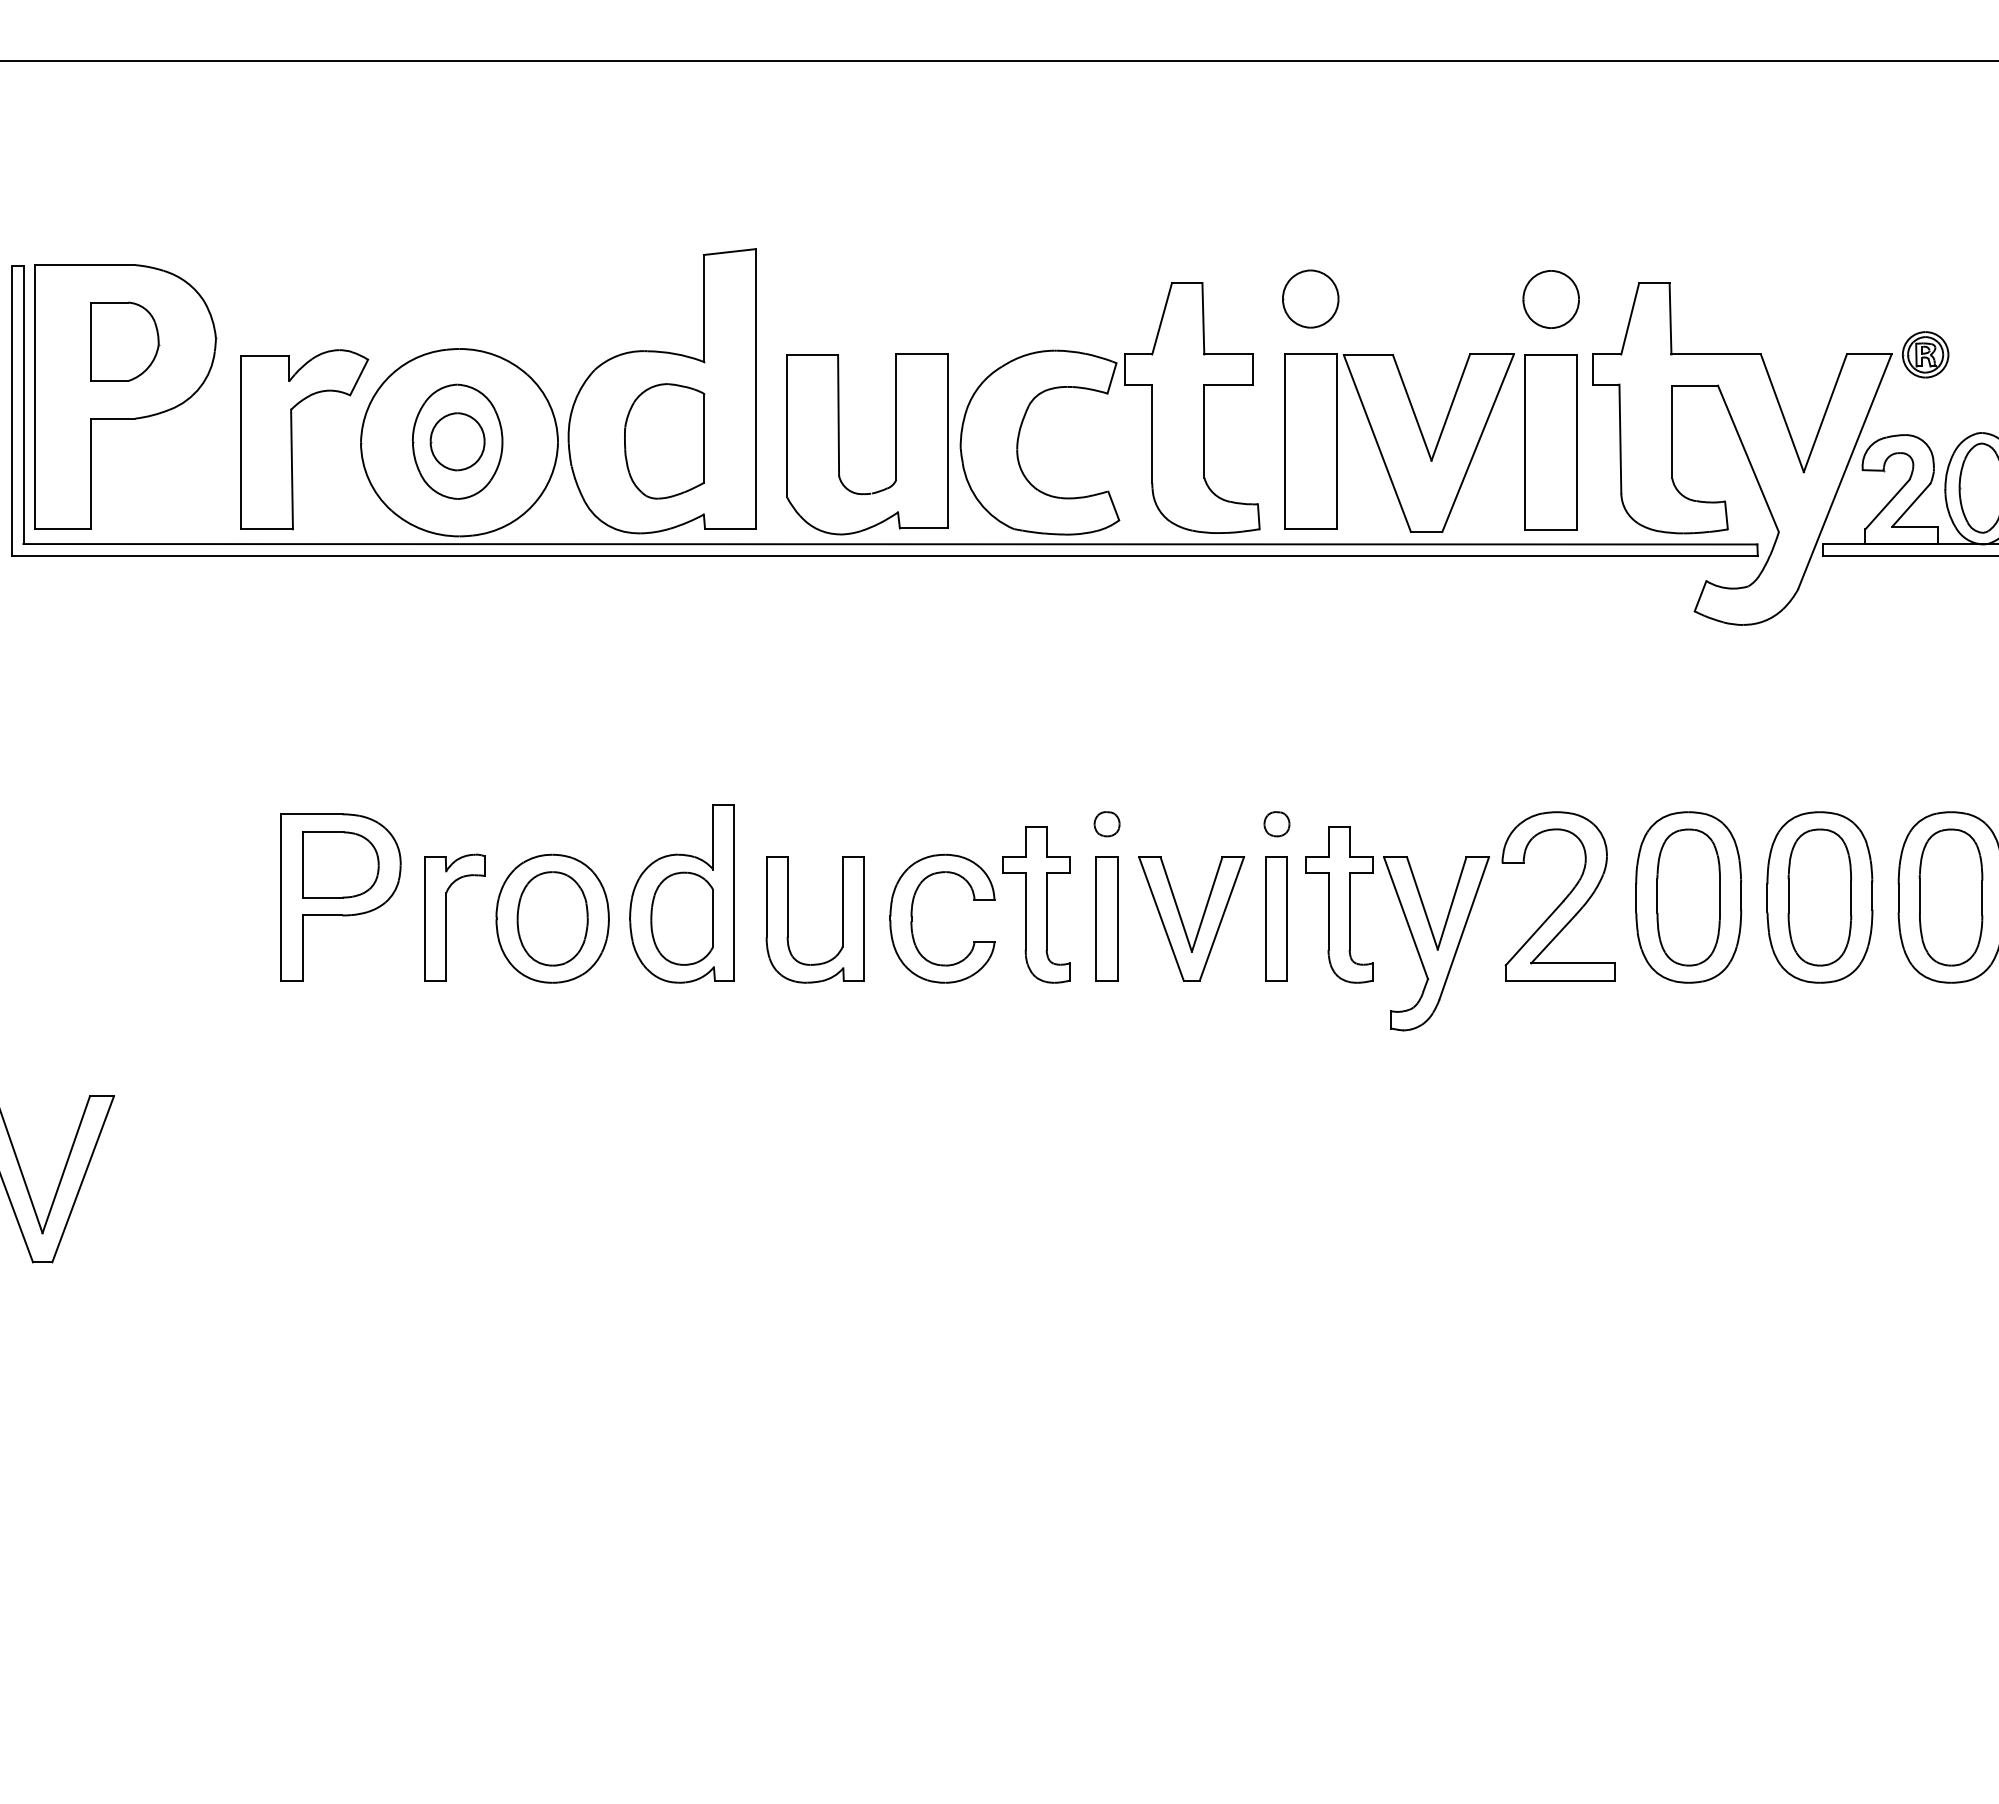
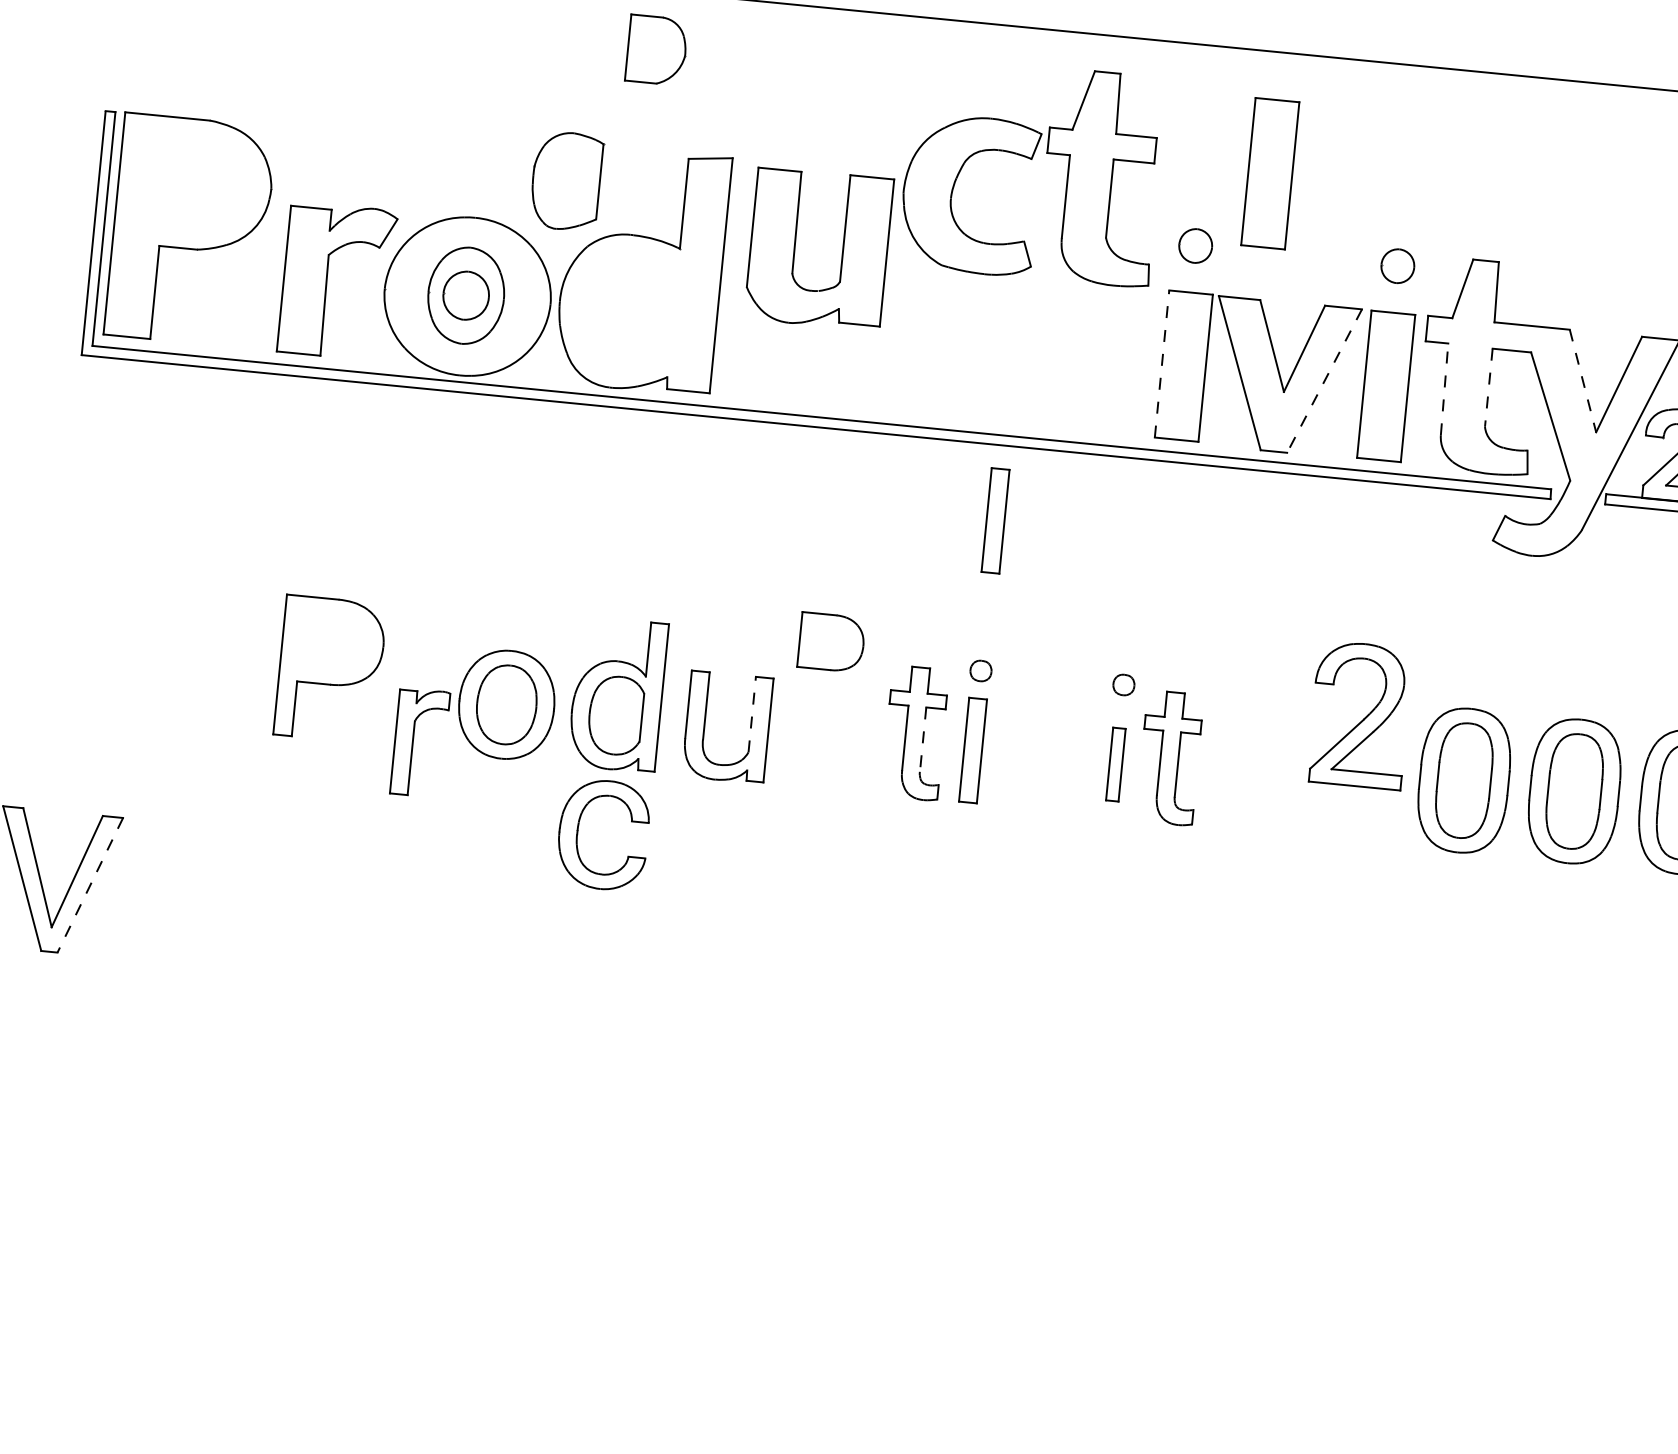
part: (1389, 205) -> (1269, 173), added
part: (1310, 298) -> (1195, 245), size x0.7
part: (1550, 299) -> (1397, 266), size x0.7
part: (125, 341) -> (657, 50), moved
part: (1108, 394) -> (1032, 159), moved
line: (1782, 413) -> (1583, 381), solid -> dashed
line: (1672, 432) -> (1488, 388), solid -> dashed
line: (1620, 438) -> (1444, 388), solid -> dashed
part: (664, 441) -> (566, 181), moved
line: (1284, 441) -> (1161, 363), solid -> dashed
line: (1478, 443) -> (1324, 381), solid -> dashed
part: (839, 444) -> (795, 247), moved
part: (1106, 645) -> (995, 520), added
part: (340, 864) -> (831, 642), moved
part: (1558, 896) -> (1360, 715), moved
line: (842, 901) -> (752, 714), solid -> dashed
line: (1046, 912) -> (922, 740), solid -> dashed
part: (446, 917) -> (412, 742), moved
part: (912, 918) -> (578, 832), moved
part: (1276, 918) -> (1115, 764), size x0.7
part: (1183, 922) -> (1037, 760), removed
part: (1436, 943) -> (1248, 798), removed
line: (83, 1179) -> (90, 885), solid -> dashed

